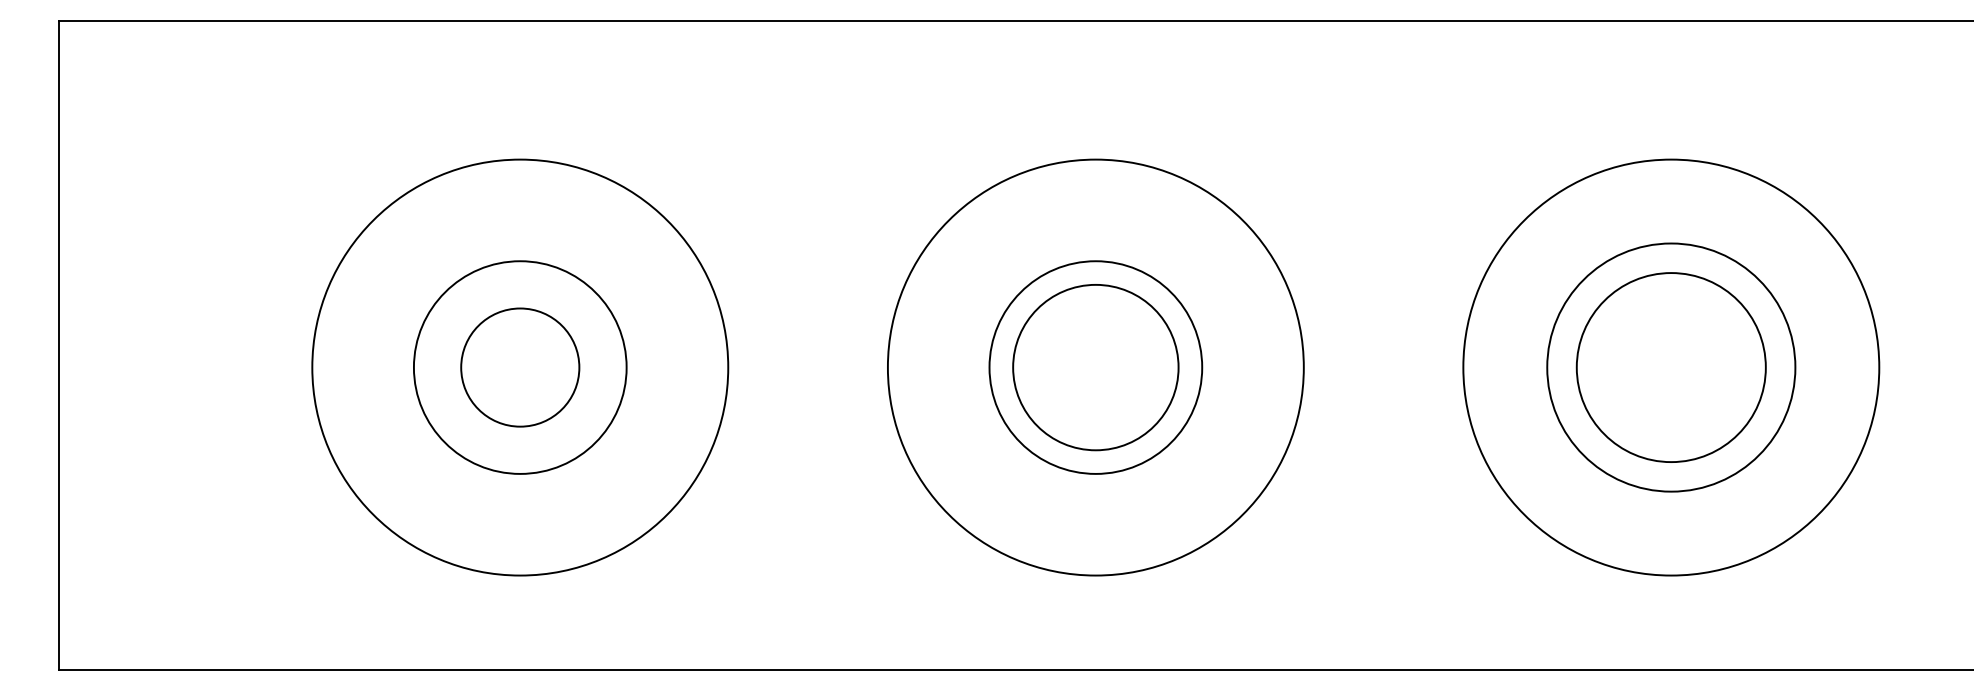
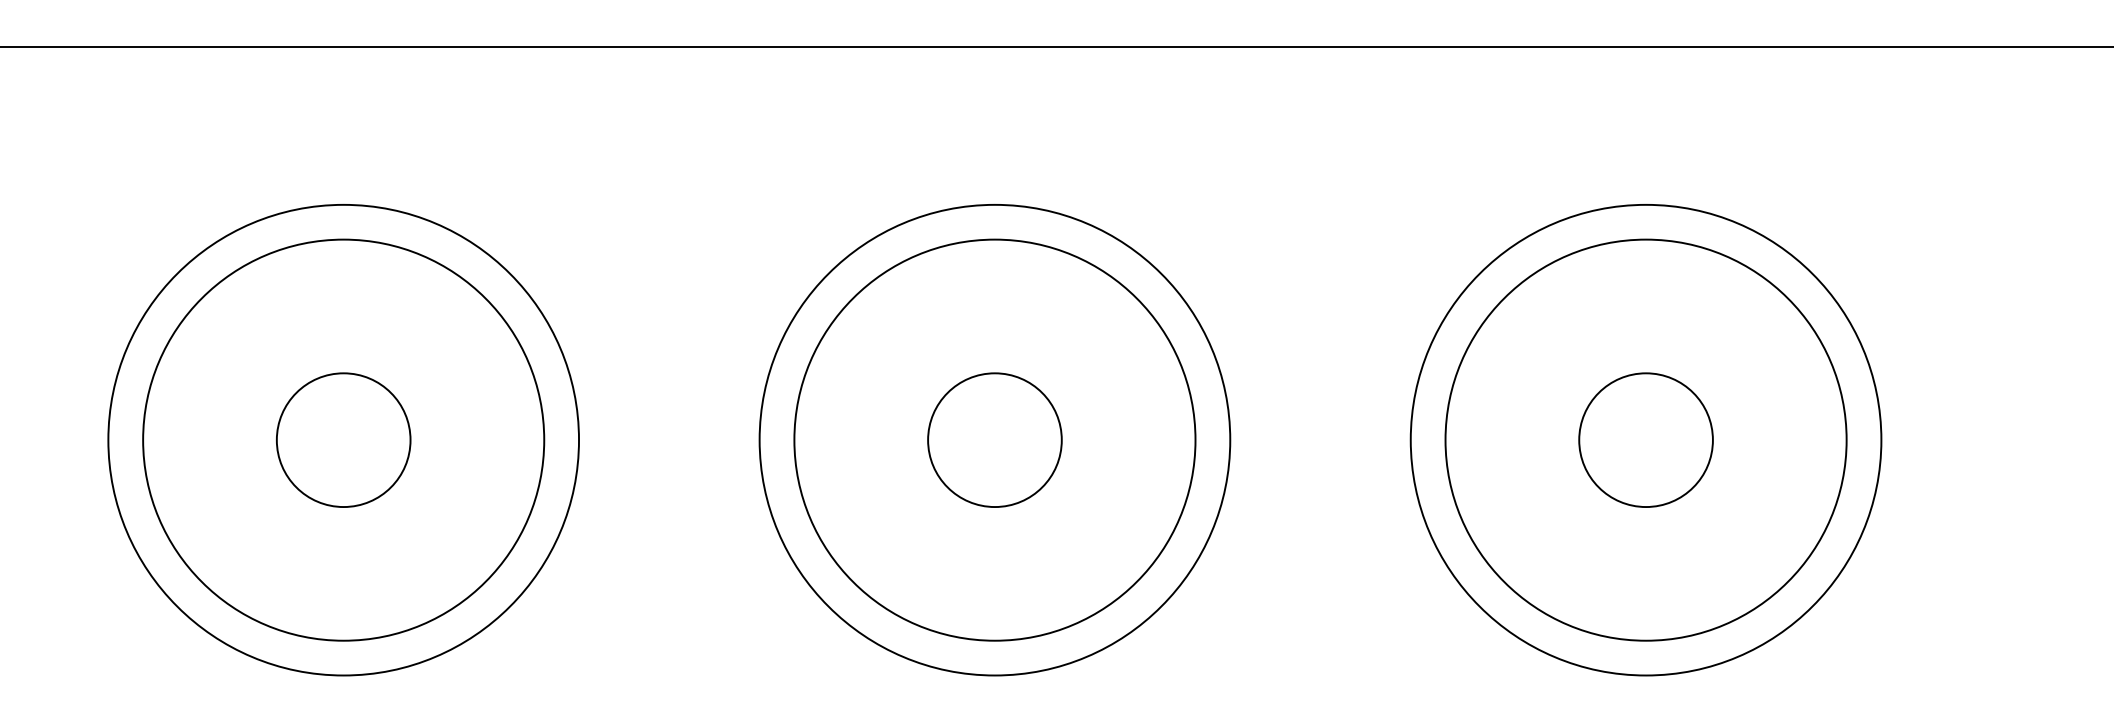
circle: (520, 367) -> (343, 440), size x1.67
circle: (1095, 367) -> (994, 440), size x0.71
circle: (1095, 367) -> (994, 440), size x1.67
circle: (1671, 367) -> (1646, 440), size x0.62
circle: (1671, 367) -> (1646, 440), size x1.43

